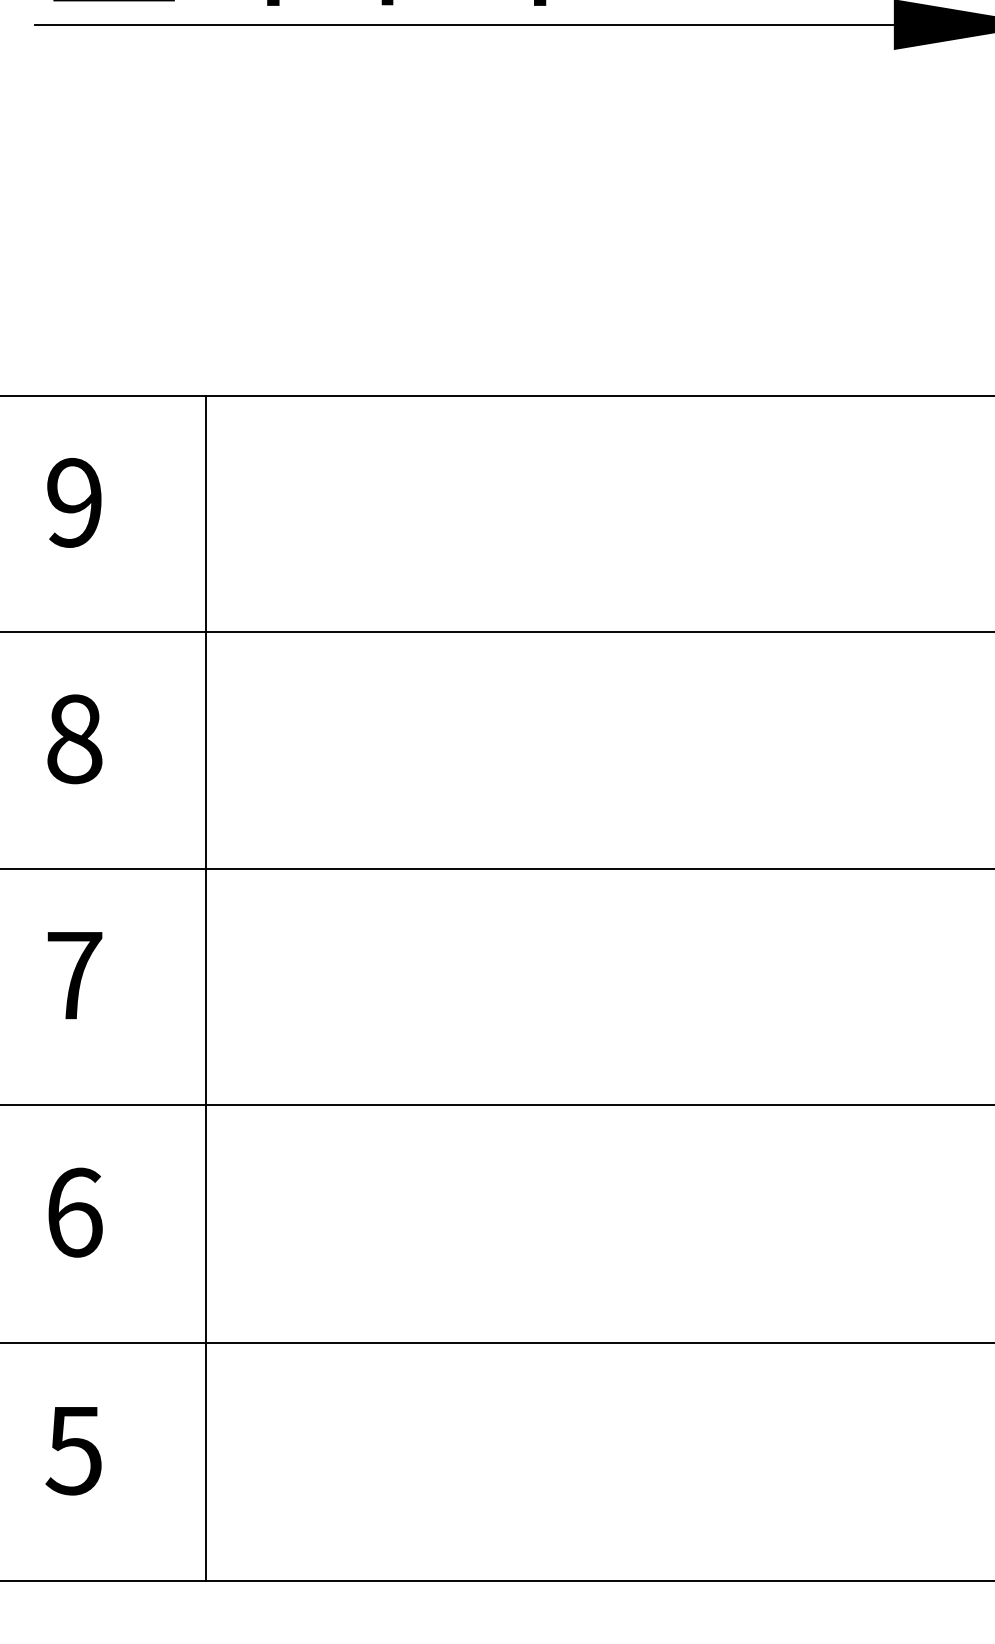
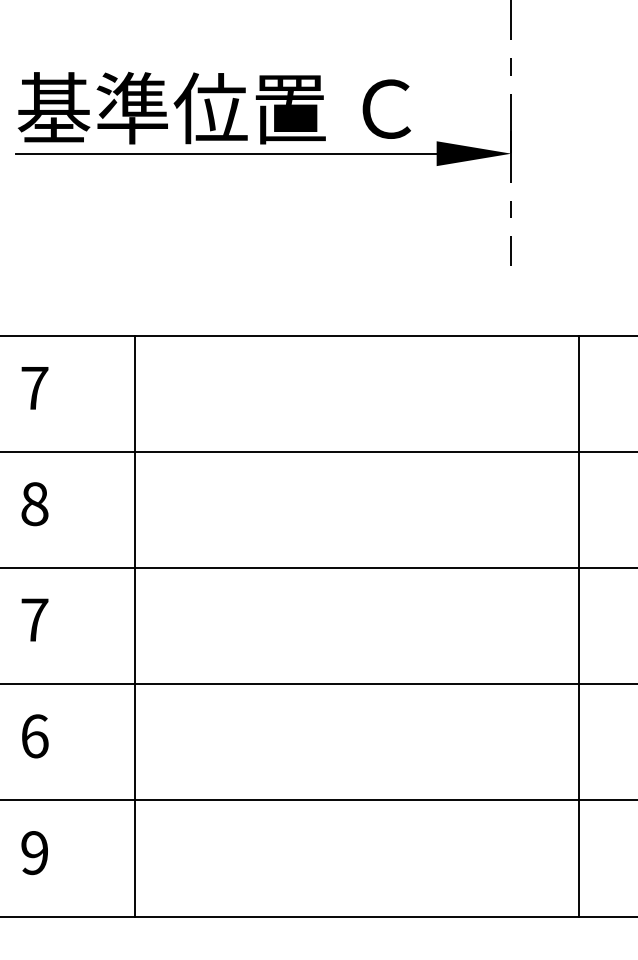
text: (73, 503) -> (34, 388), 9 -> 7
line: (206, 986) -> (135, 625), moved
text: (73, 1451) -> (34, 853), 5 -> 9

